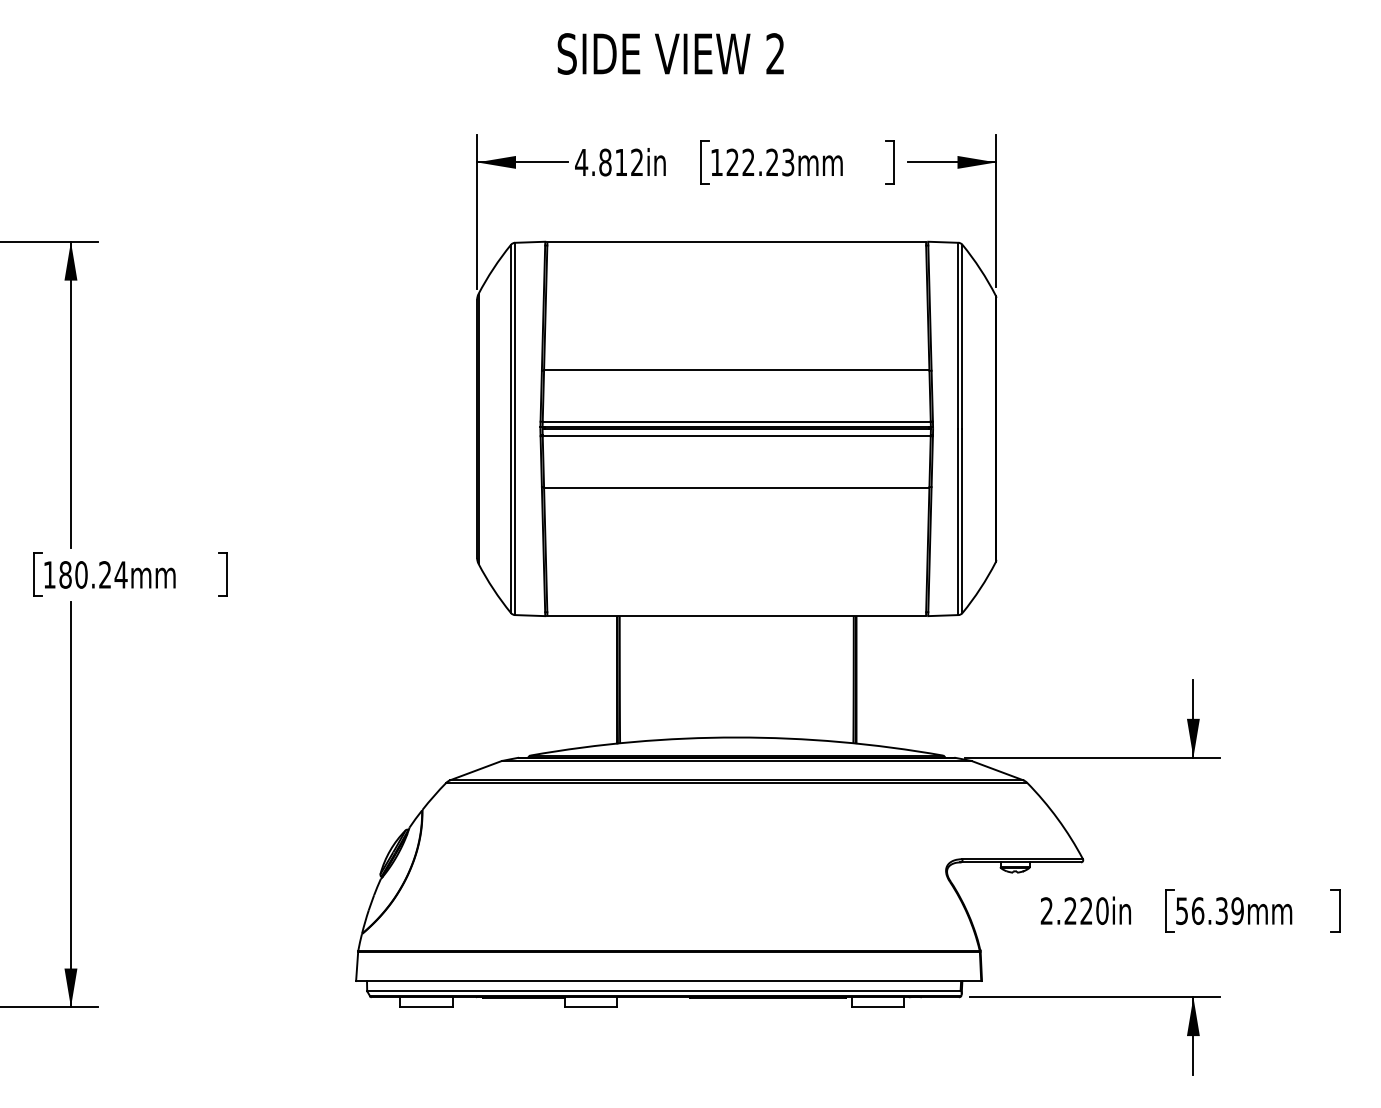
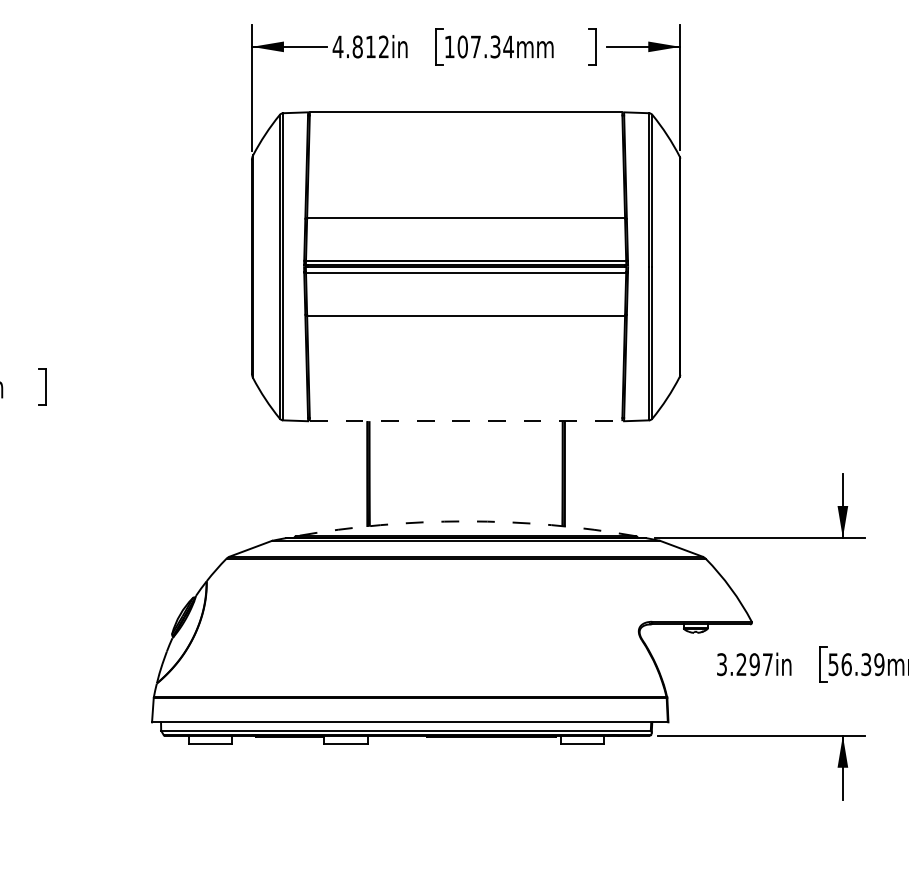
text: (760, 162) -> (485, 46), 122.23mm -> 107.34mm
line: (737, 616) -> (466, 421), solid -> dashed
arc: (736, 737) -> (465, 521), solid -> dashed
text: (1074, 911) -> (744, 664), 2.220in -> 3.297in

